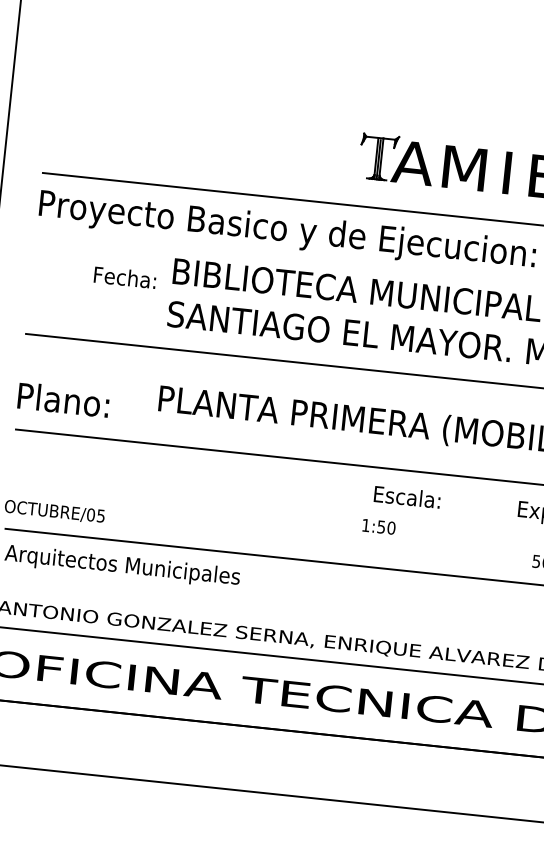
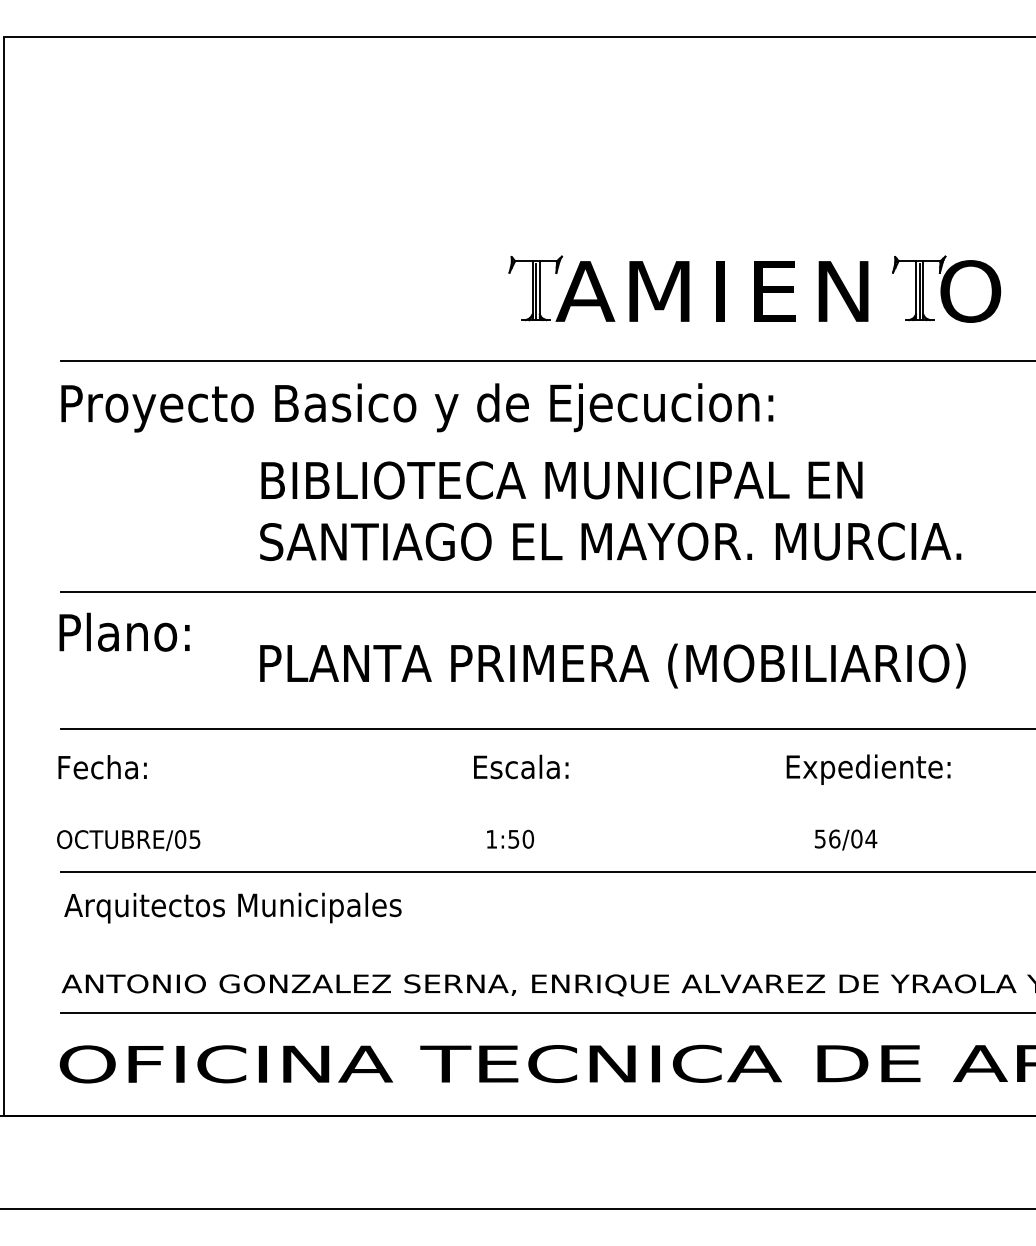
text: (125, 277) -> (102, 767), moved
text: (63, 399) -> (124, 631), moved
text: (407, 496) -> (521, 766), moved
text: (379, 526) -> (510, 838), moved

